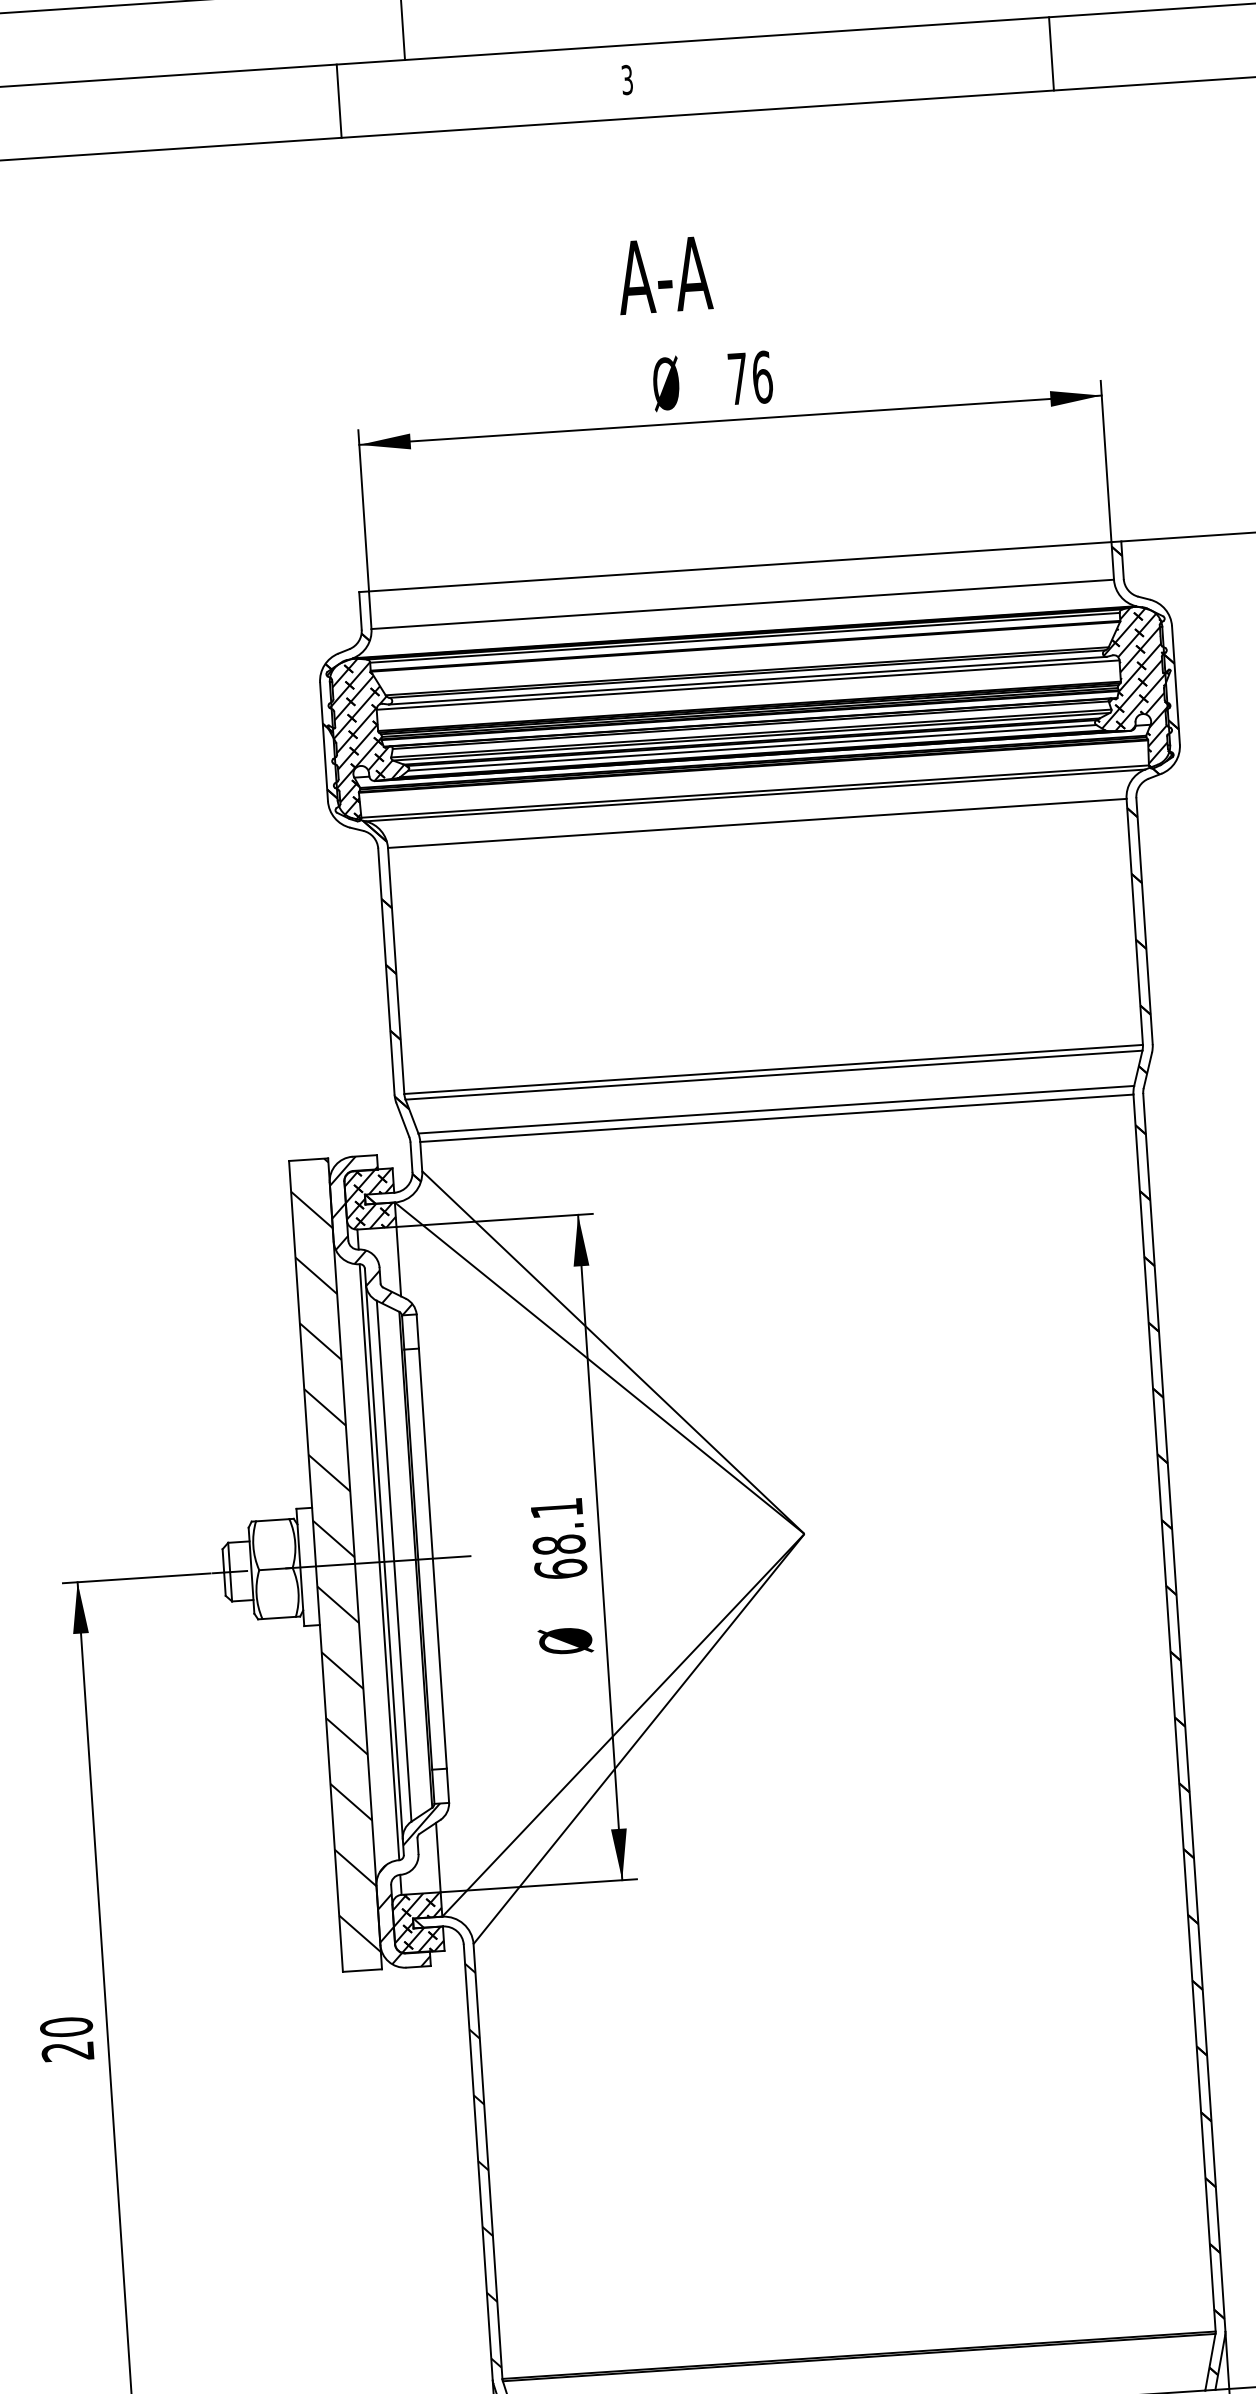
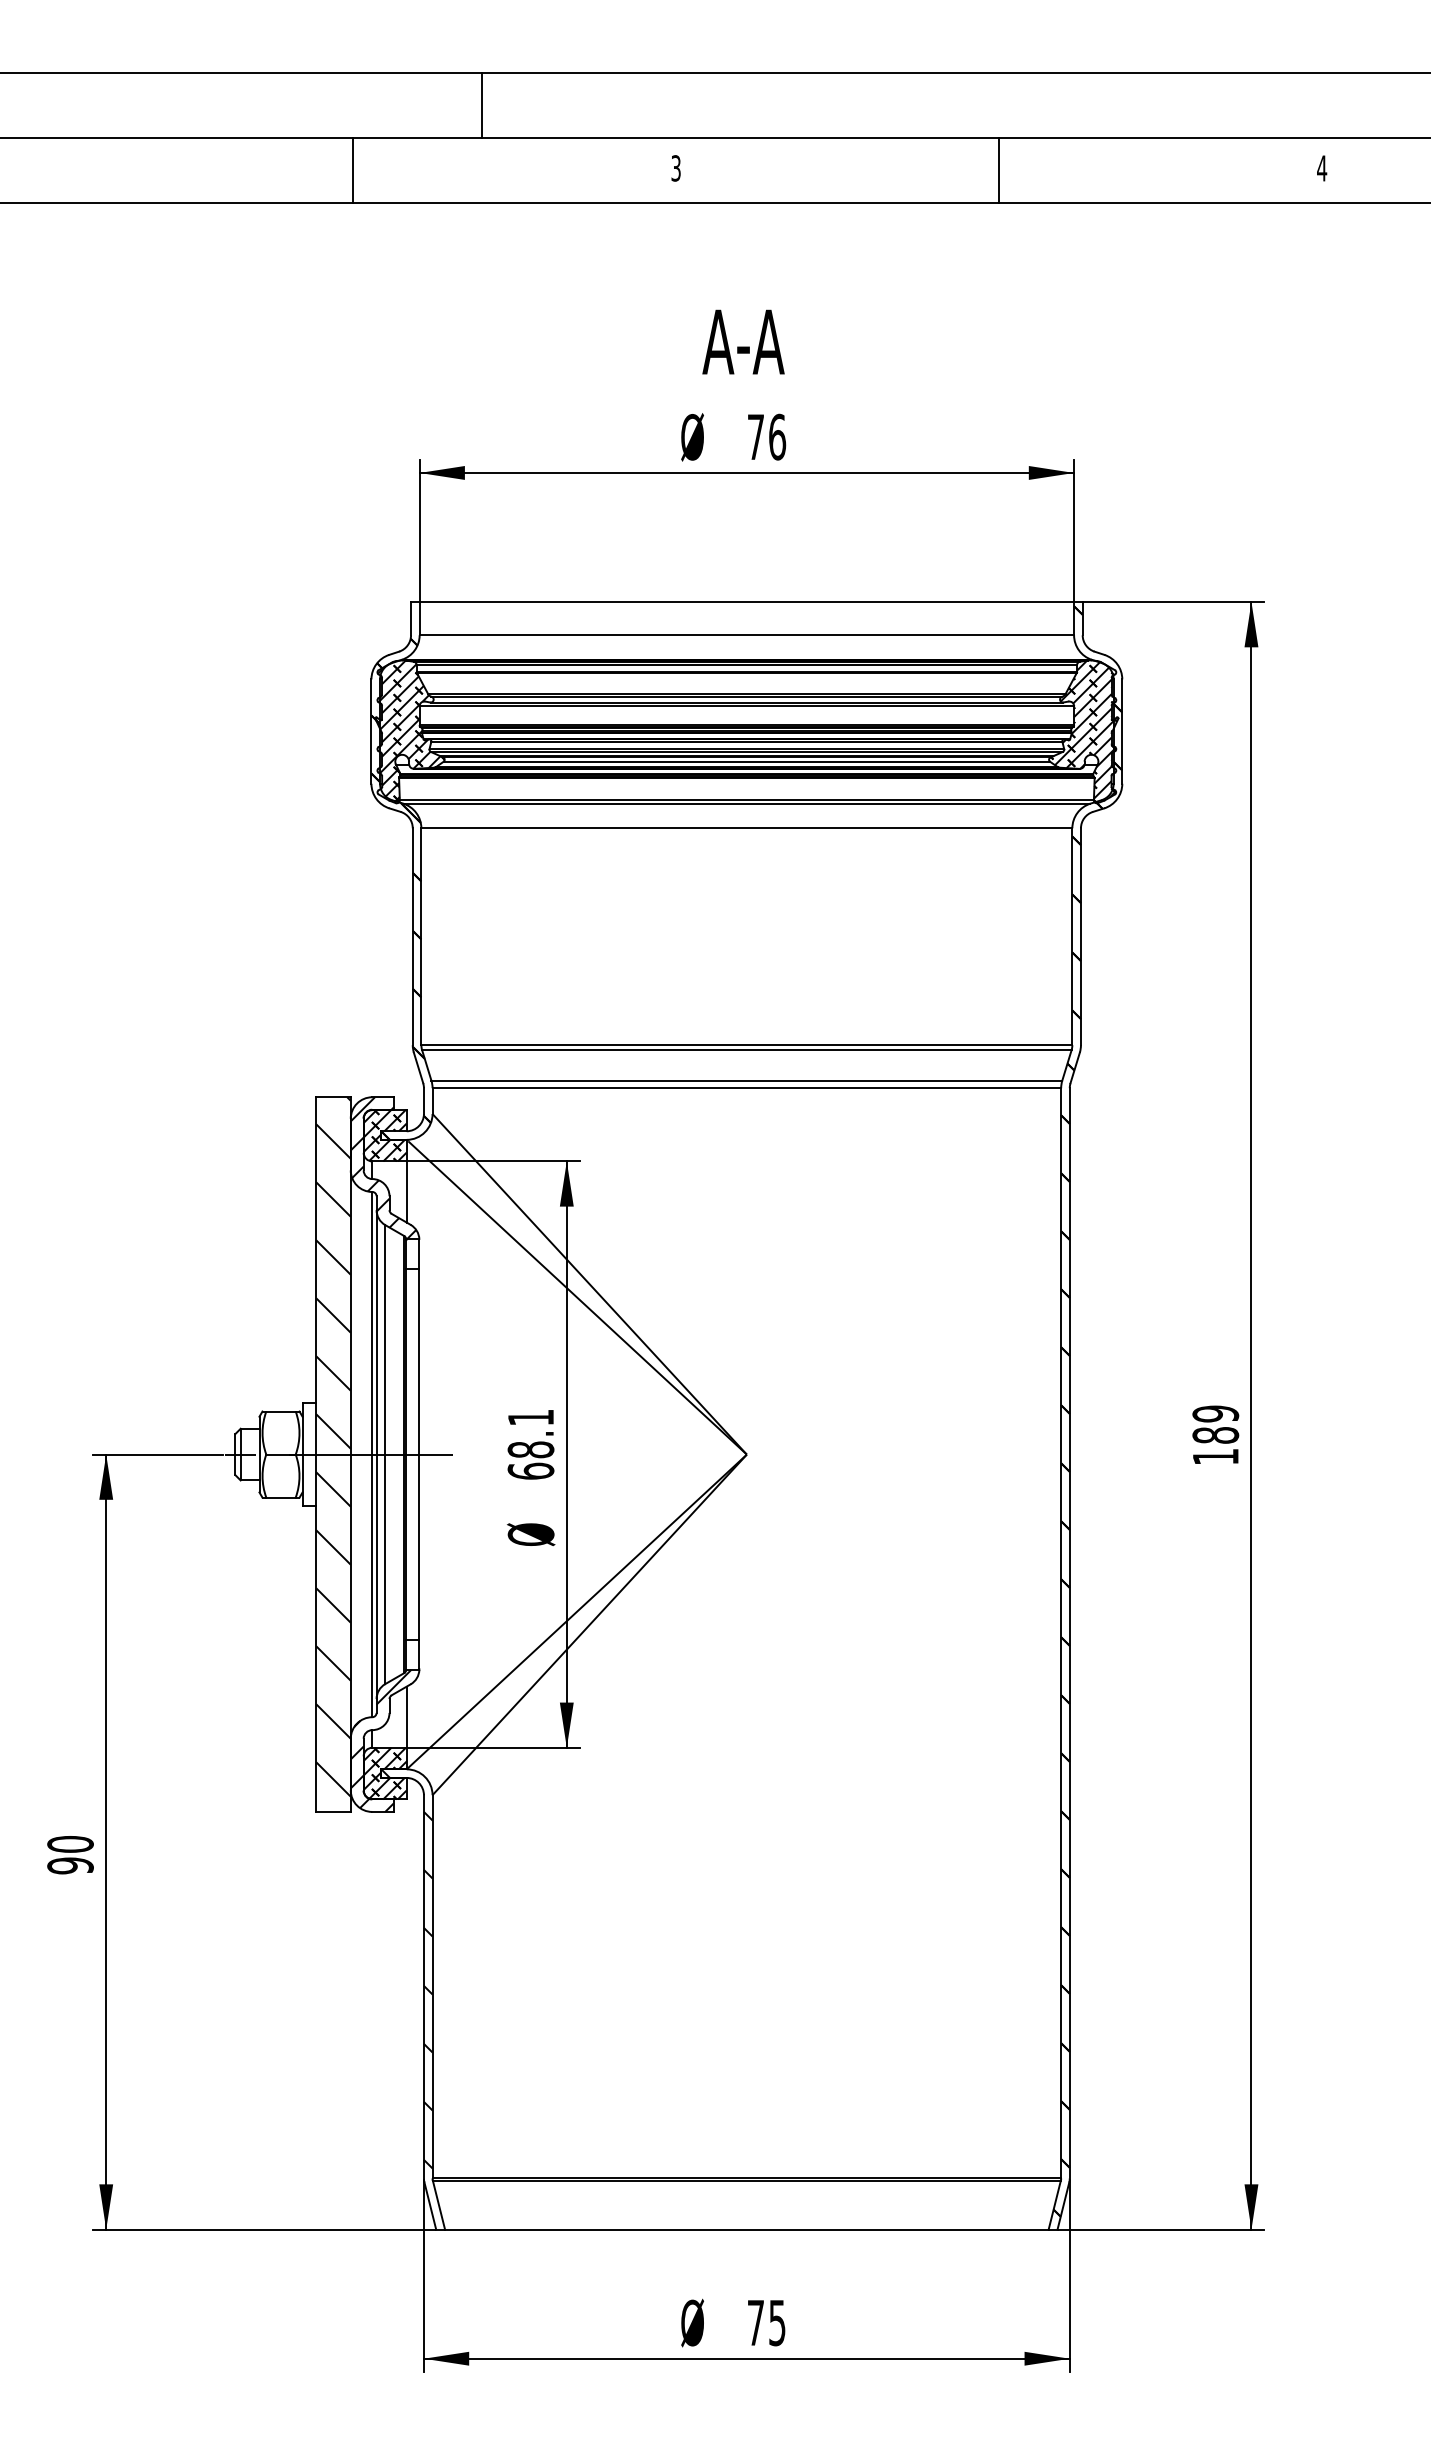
line: (1051, 53) -> (998, 169), moved
line: (339, 100) -> (353, 169), moved
text: (664, 274) -> (743, 341), moved
text: (68, 2051) -> (70, 1865), 20 -> 90

